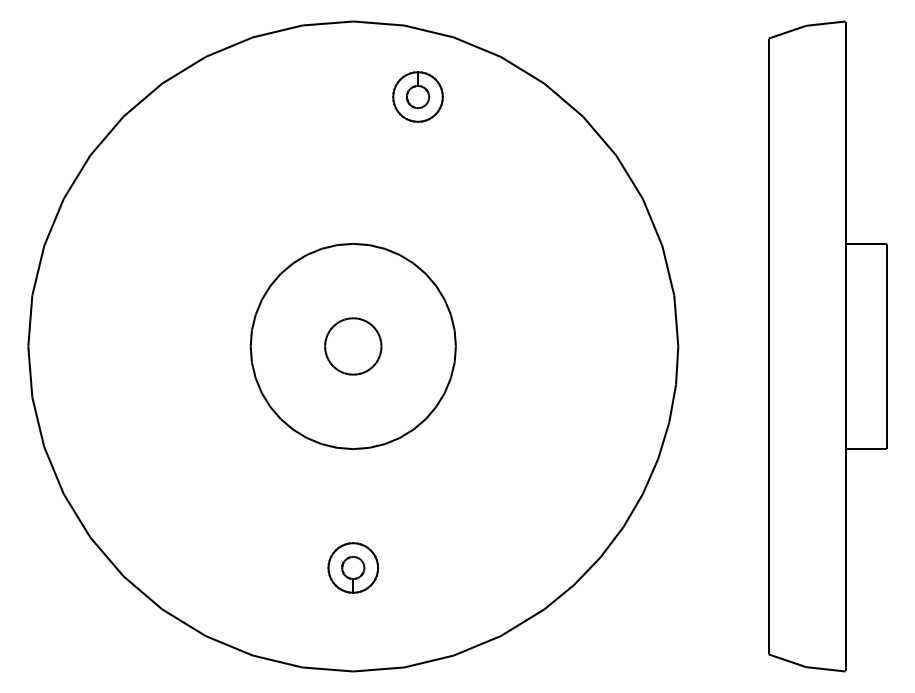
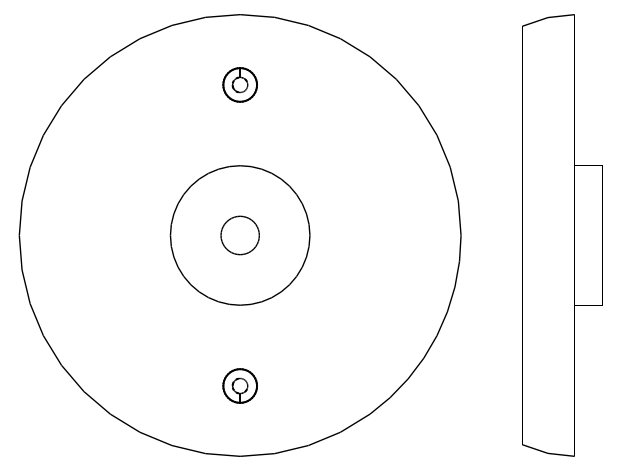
part: (417, 96) -> (239, 84), moved

